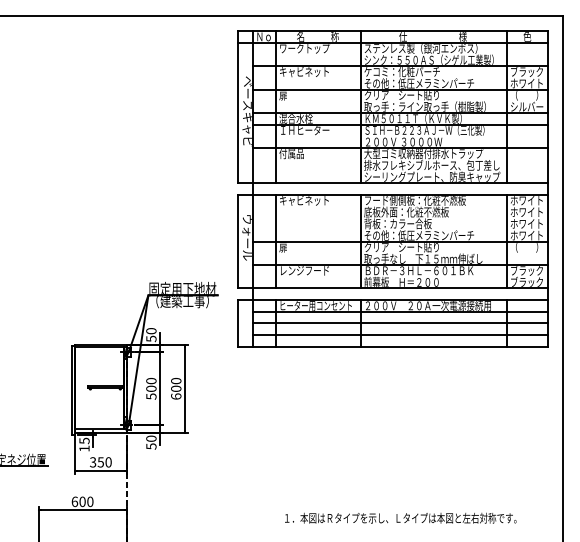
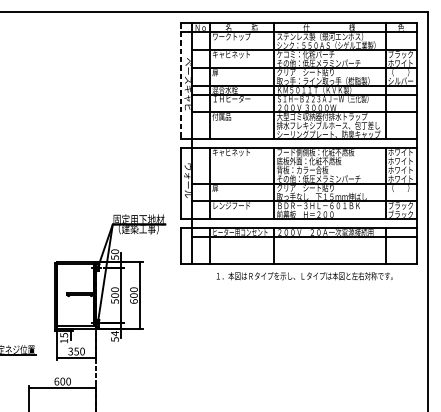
line: (238, 107) -> (181, 81), solid -> dashed
line: (399, 323) -> (303, 245), removed
line: (399, 335) -> (303, 255), removed
text: (151, 438) -> (115, 333), 50 -> 54
text: (400, 517) -> (304, 275), moved

